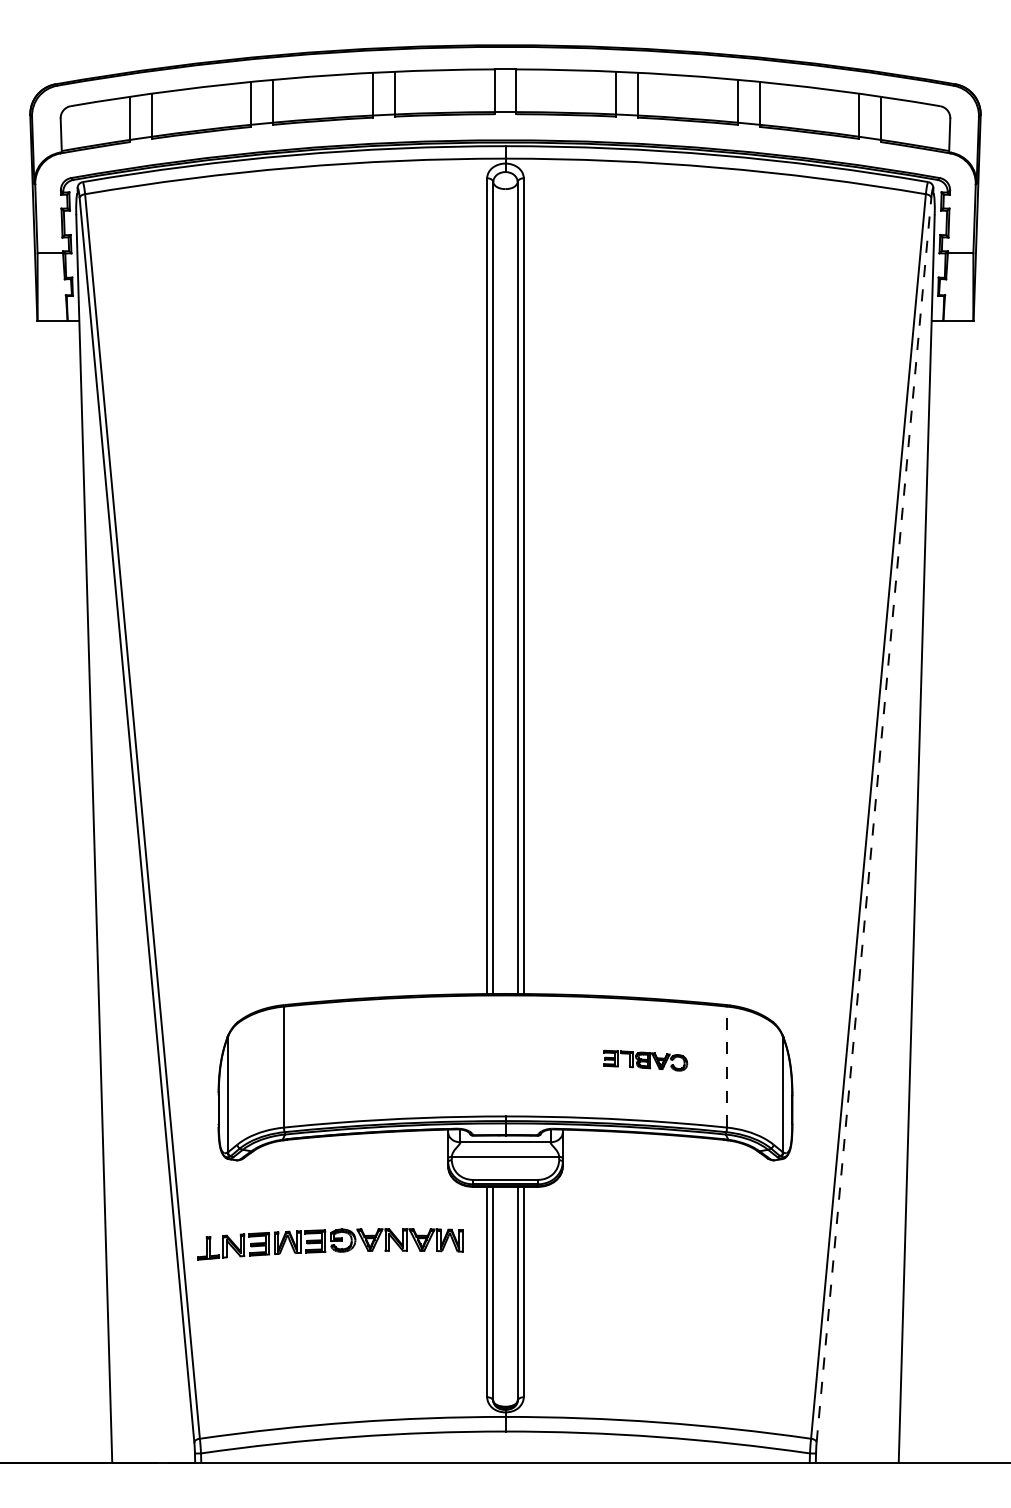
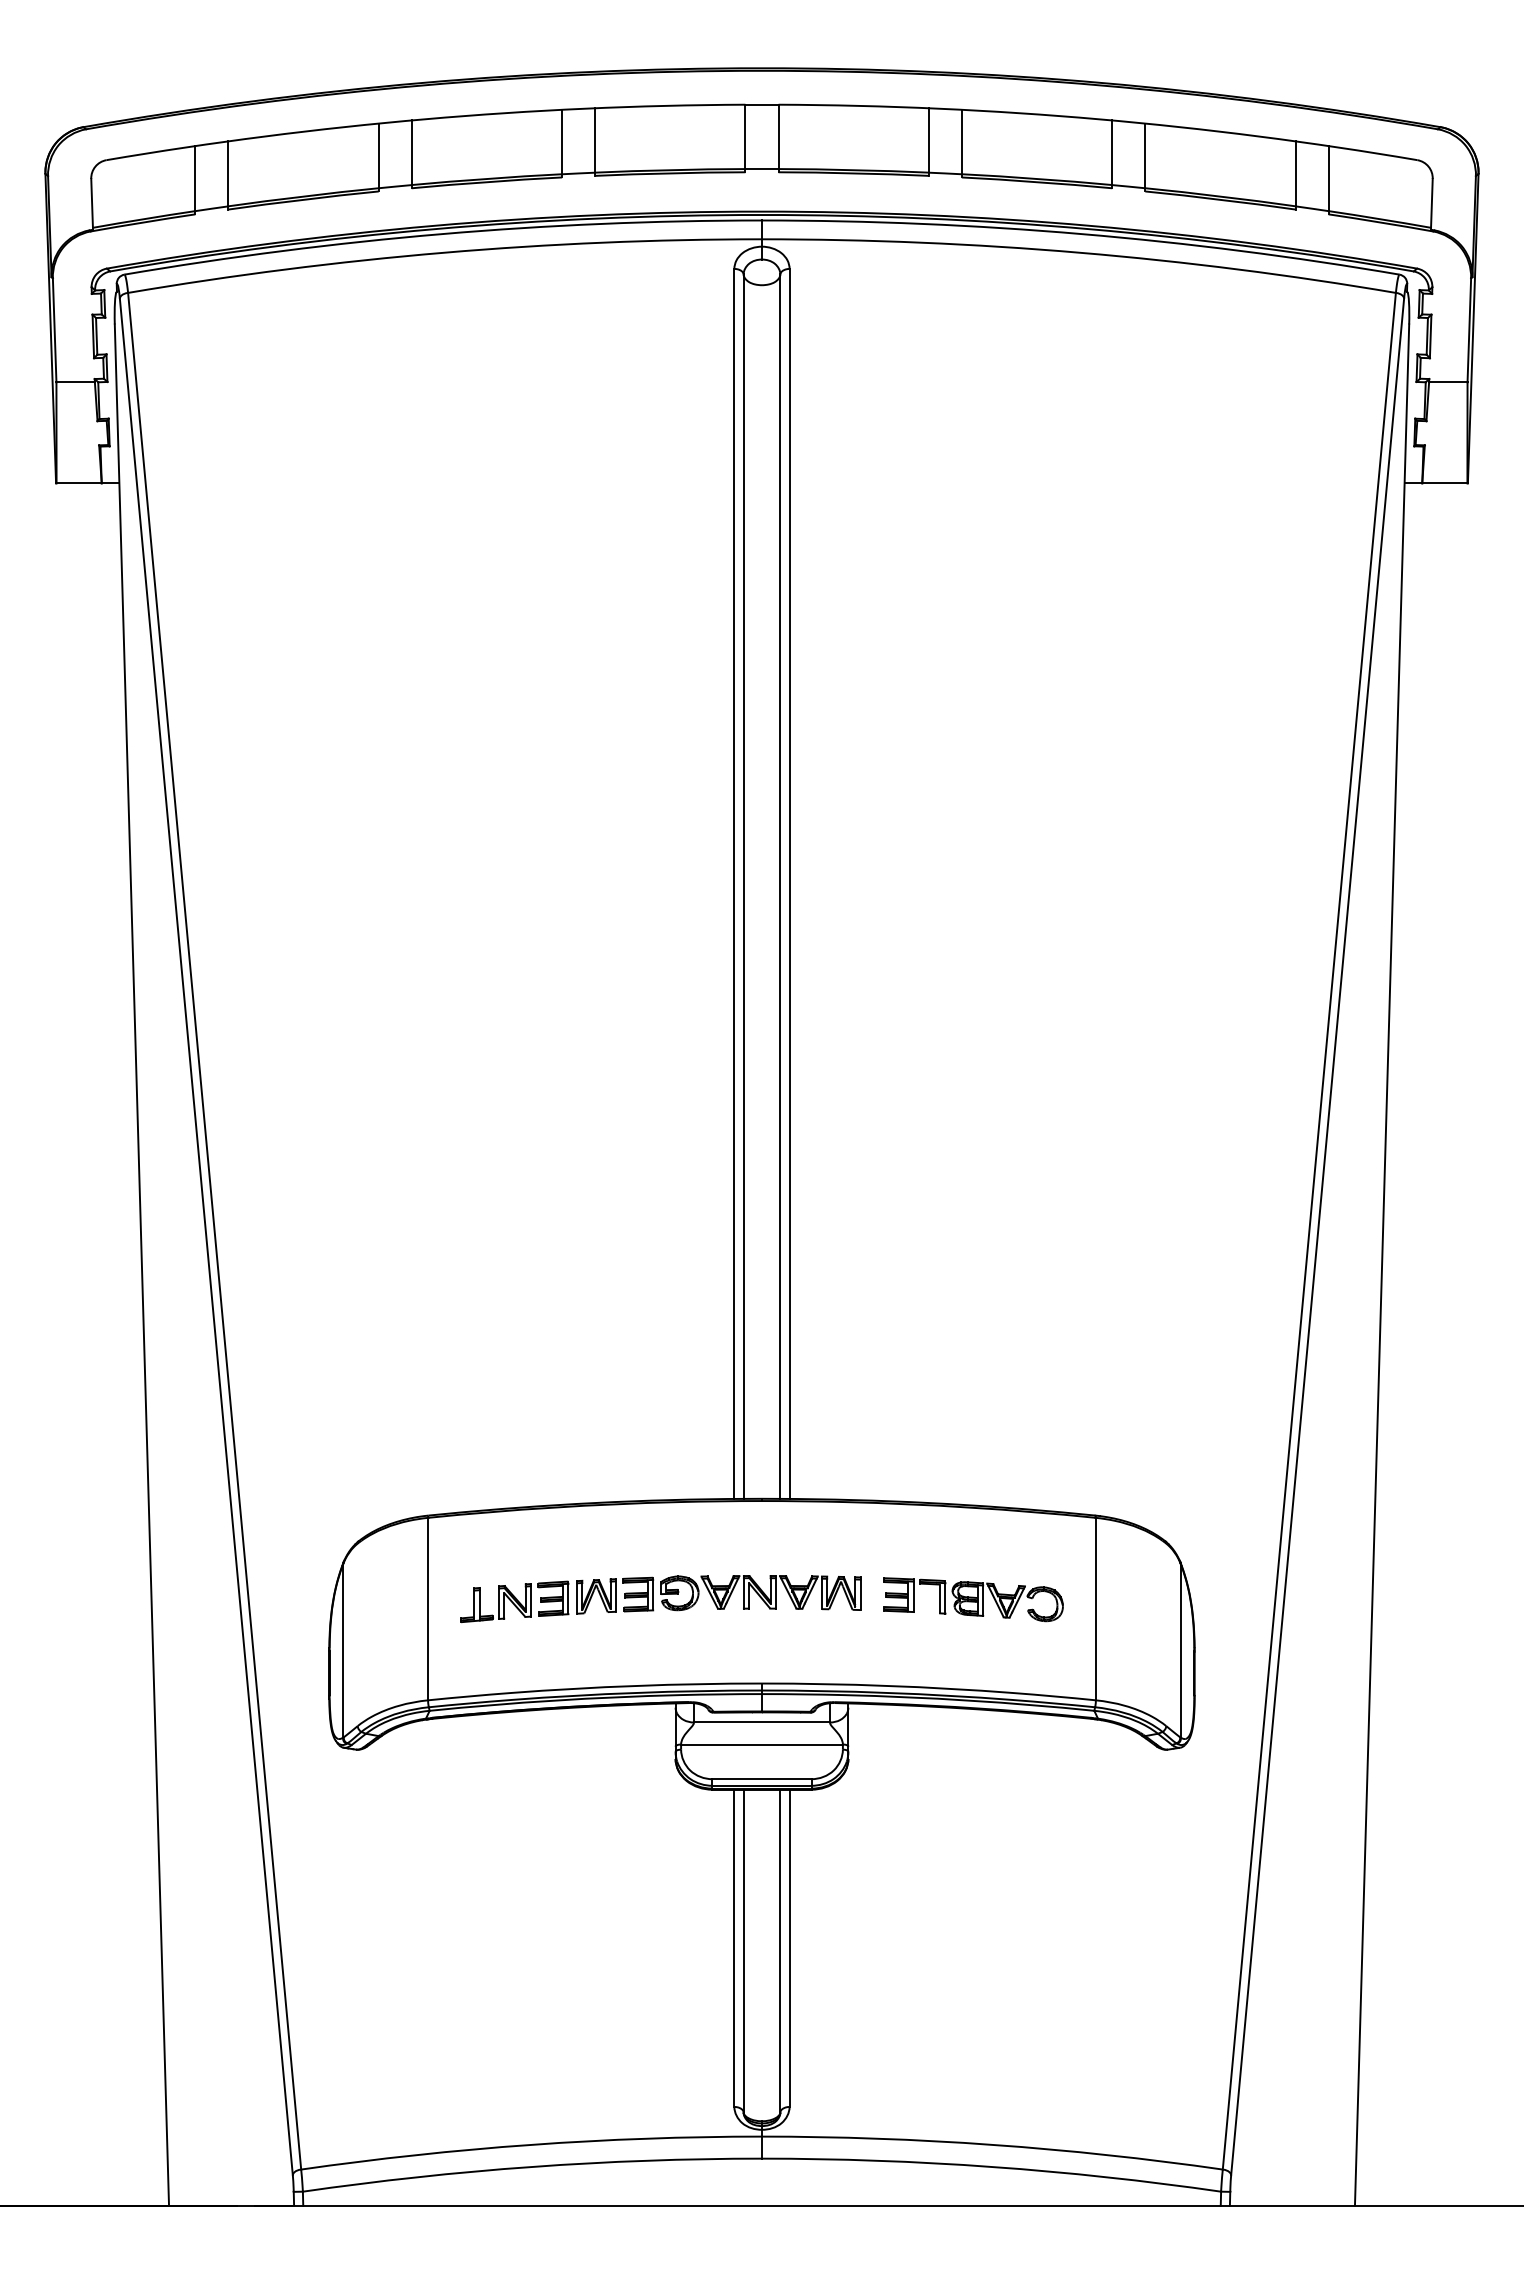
line: (873, 820) -> (1316, 1237), dashed -> solid
part: (645, 1060) -> (973, 1599), size x1.43
line: (726, 1067) -> (1095, 1609), dashed -> solid
part: (330, 1244) -> (660, 1599), moved

